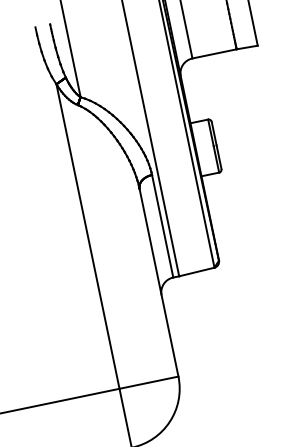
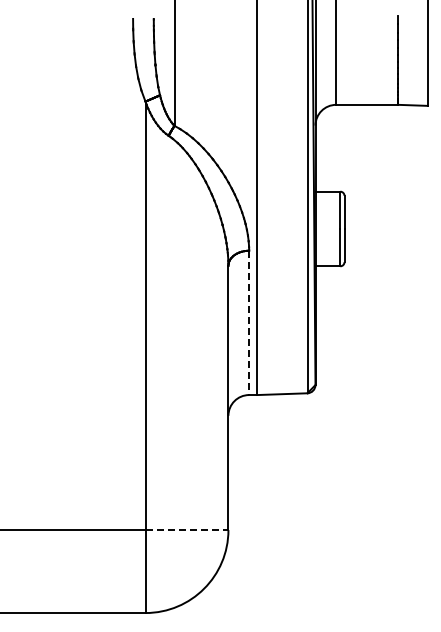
line: (163, 226) -> (249, 323), solid -> dashed
line: (149, 382) -> (187, 530), solid -> dashed

